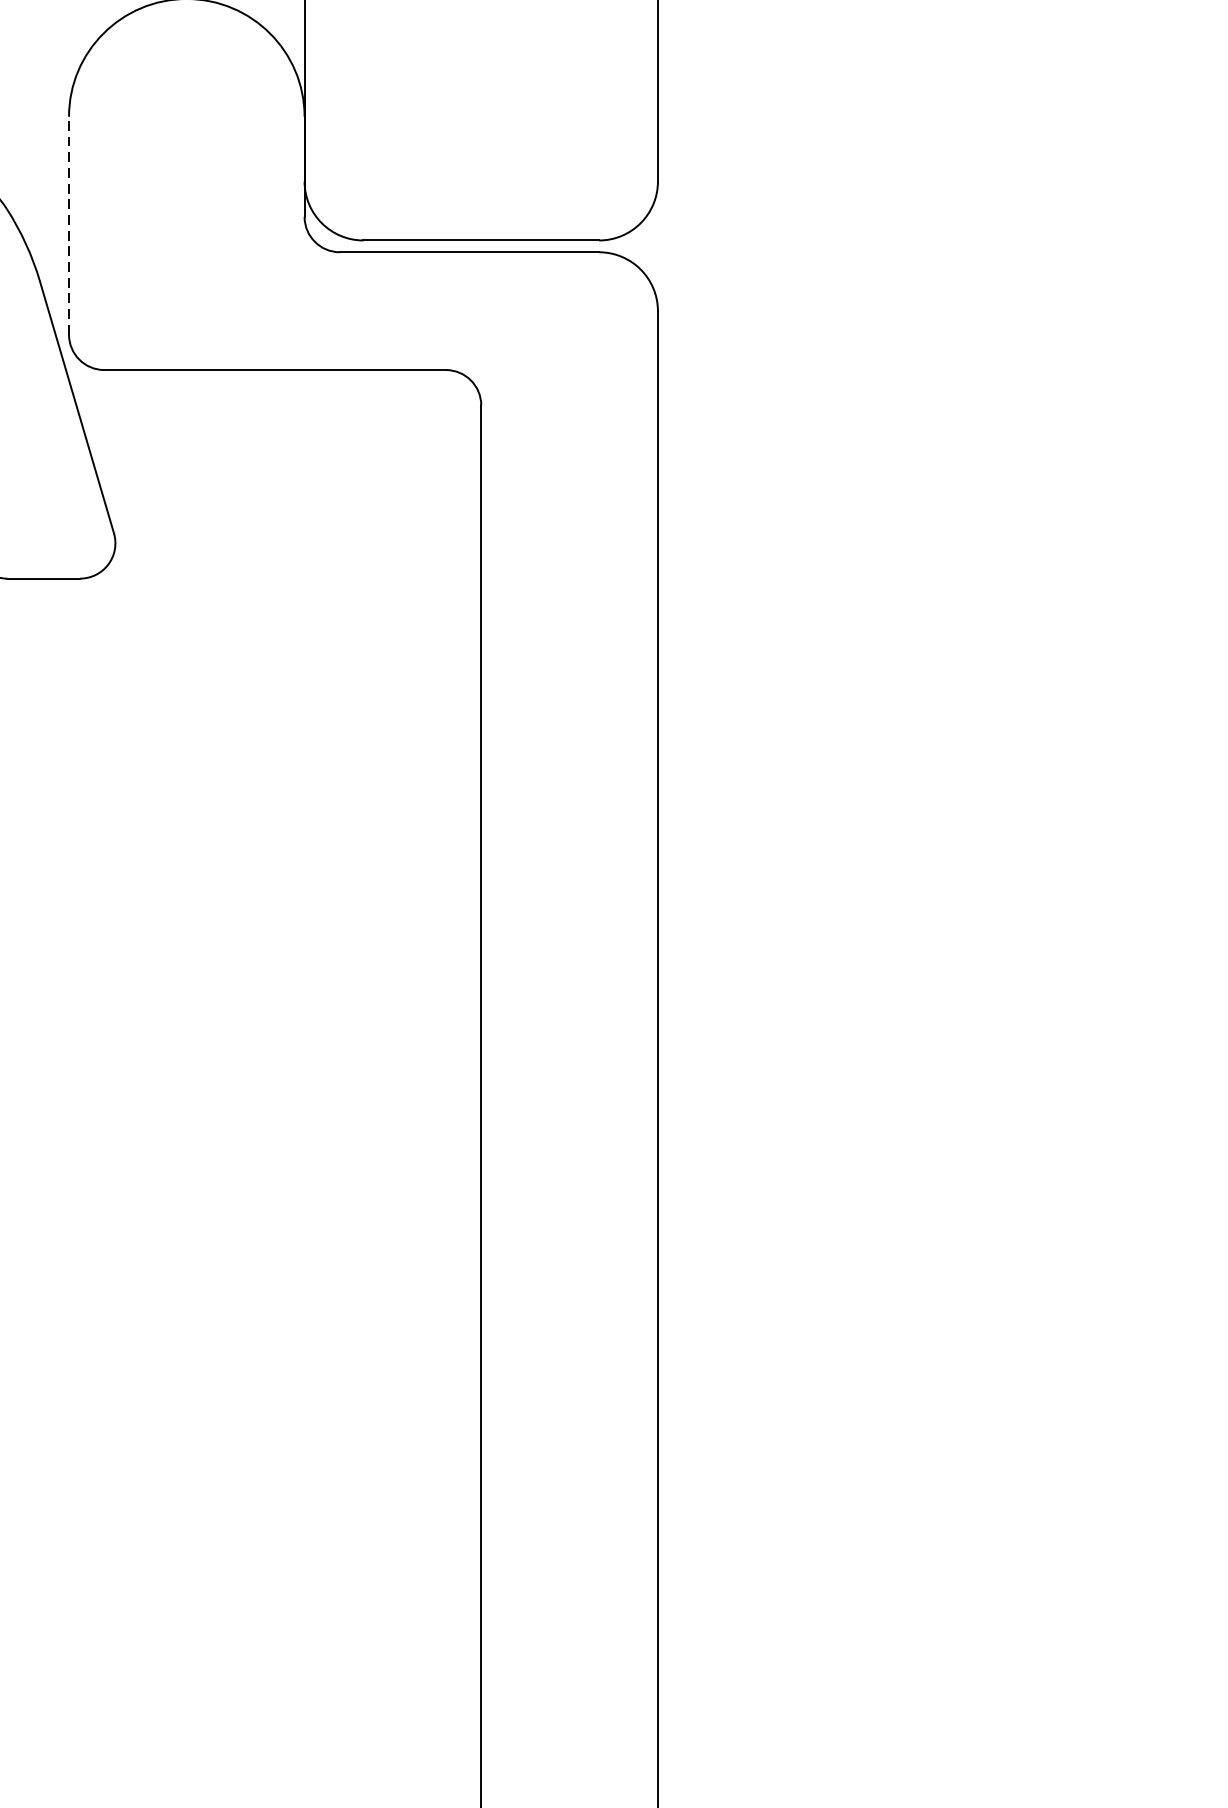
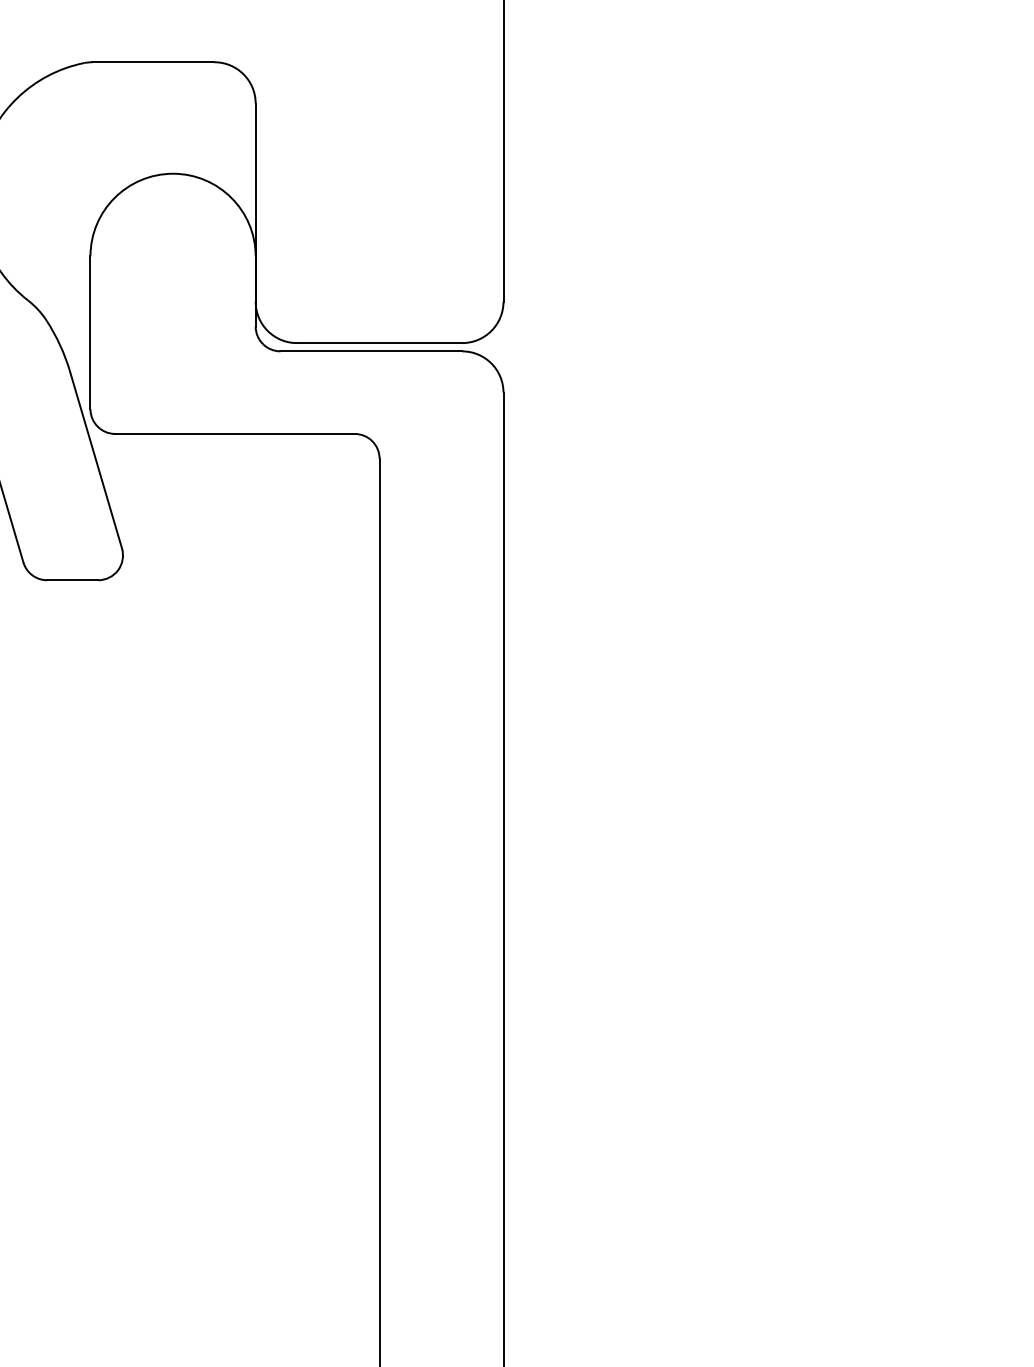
line: (69, 225) -> (90, 332), dashed -> solid

